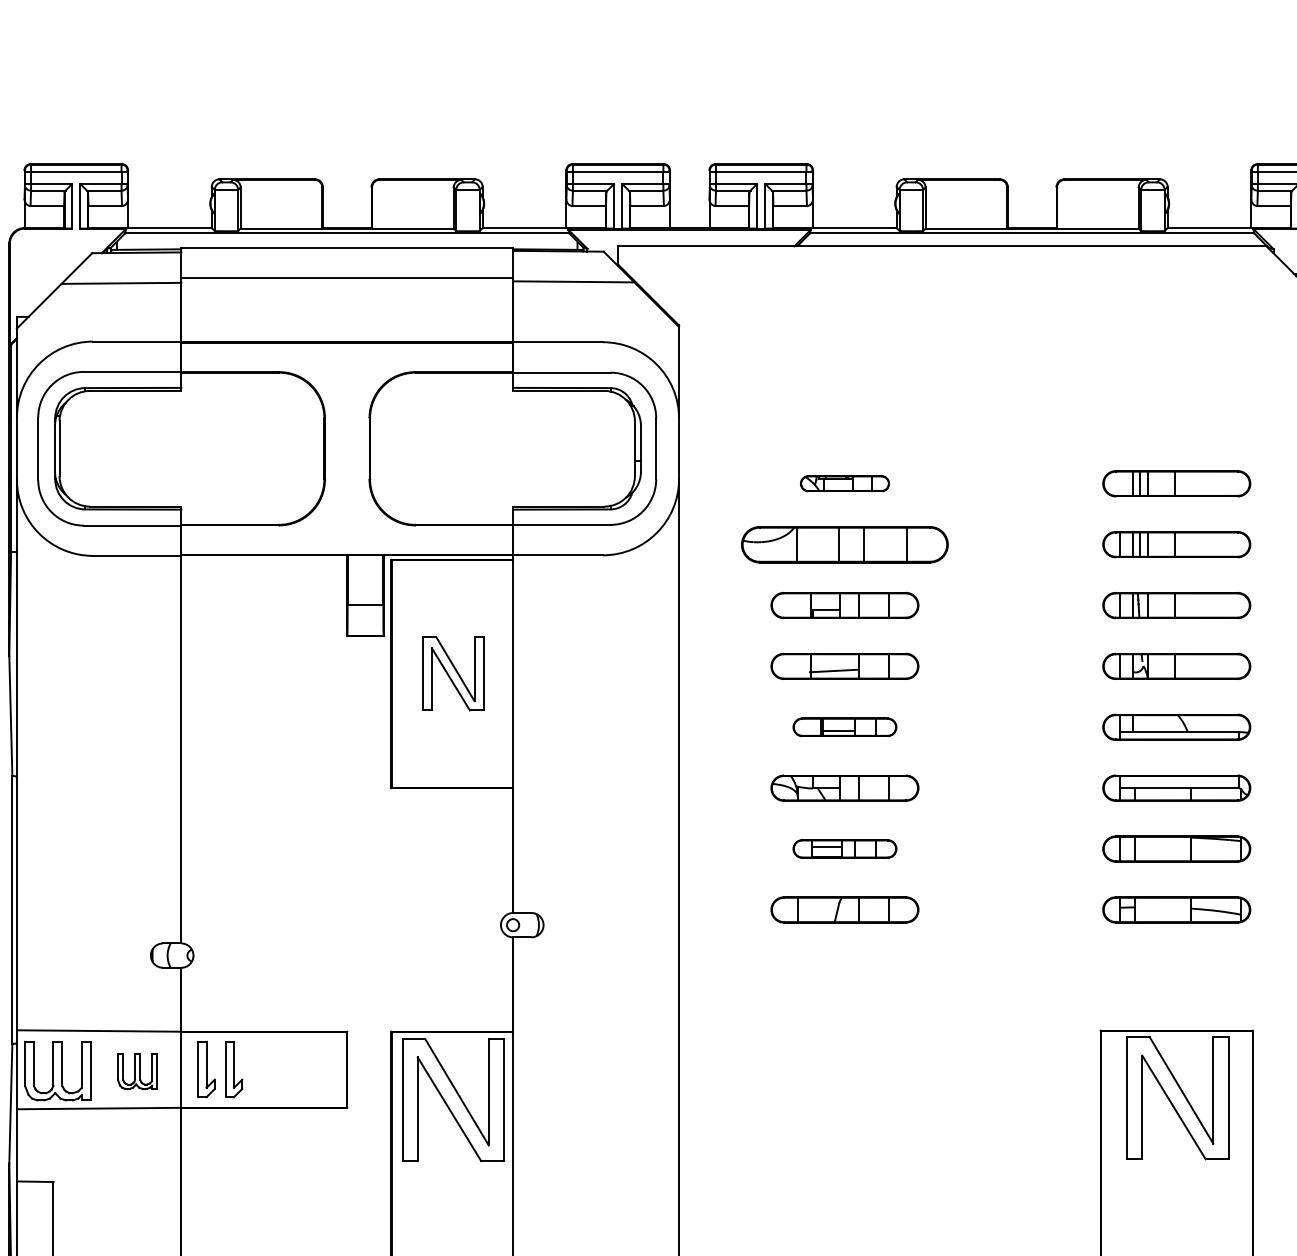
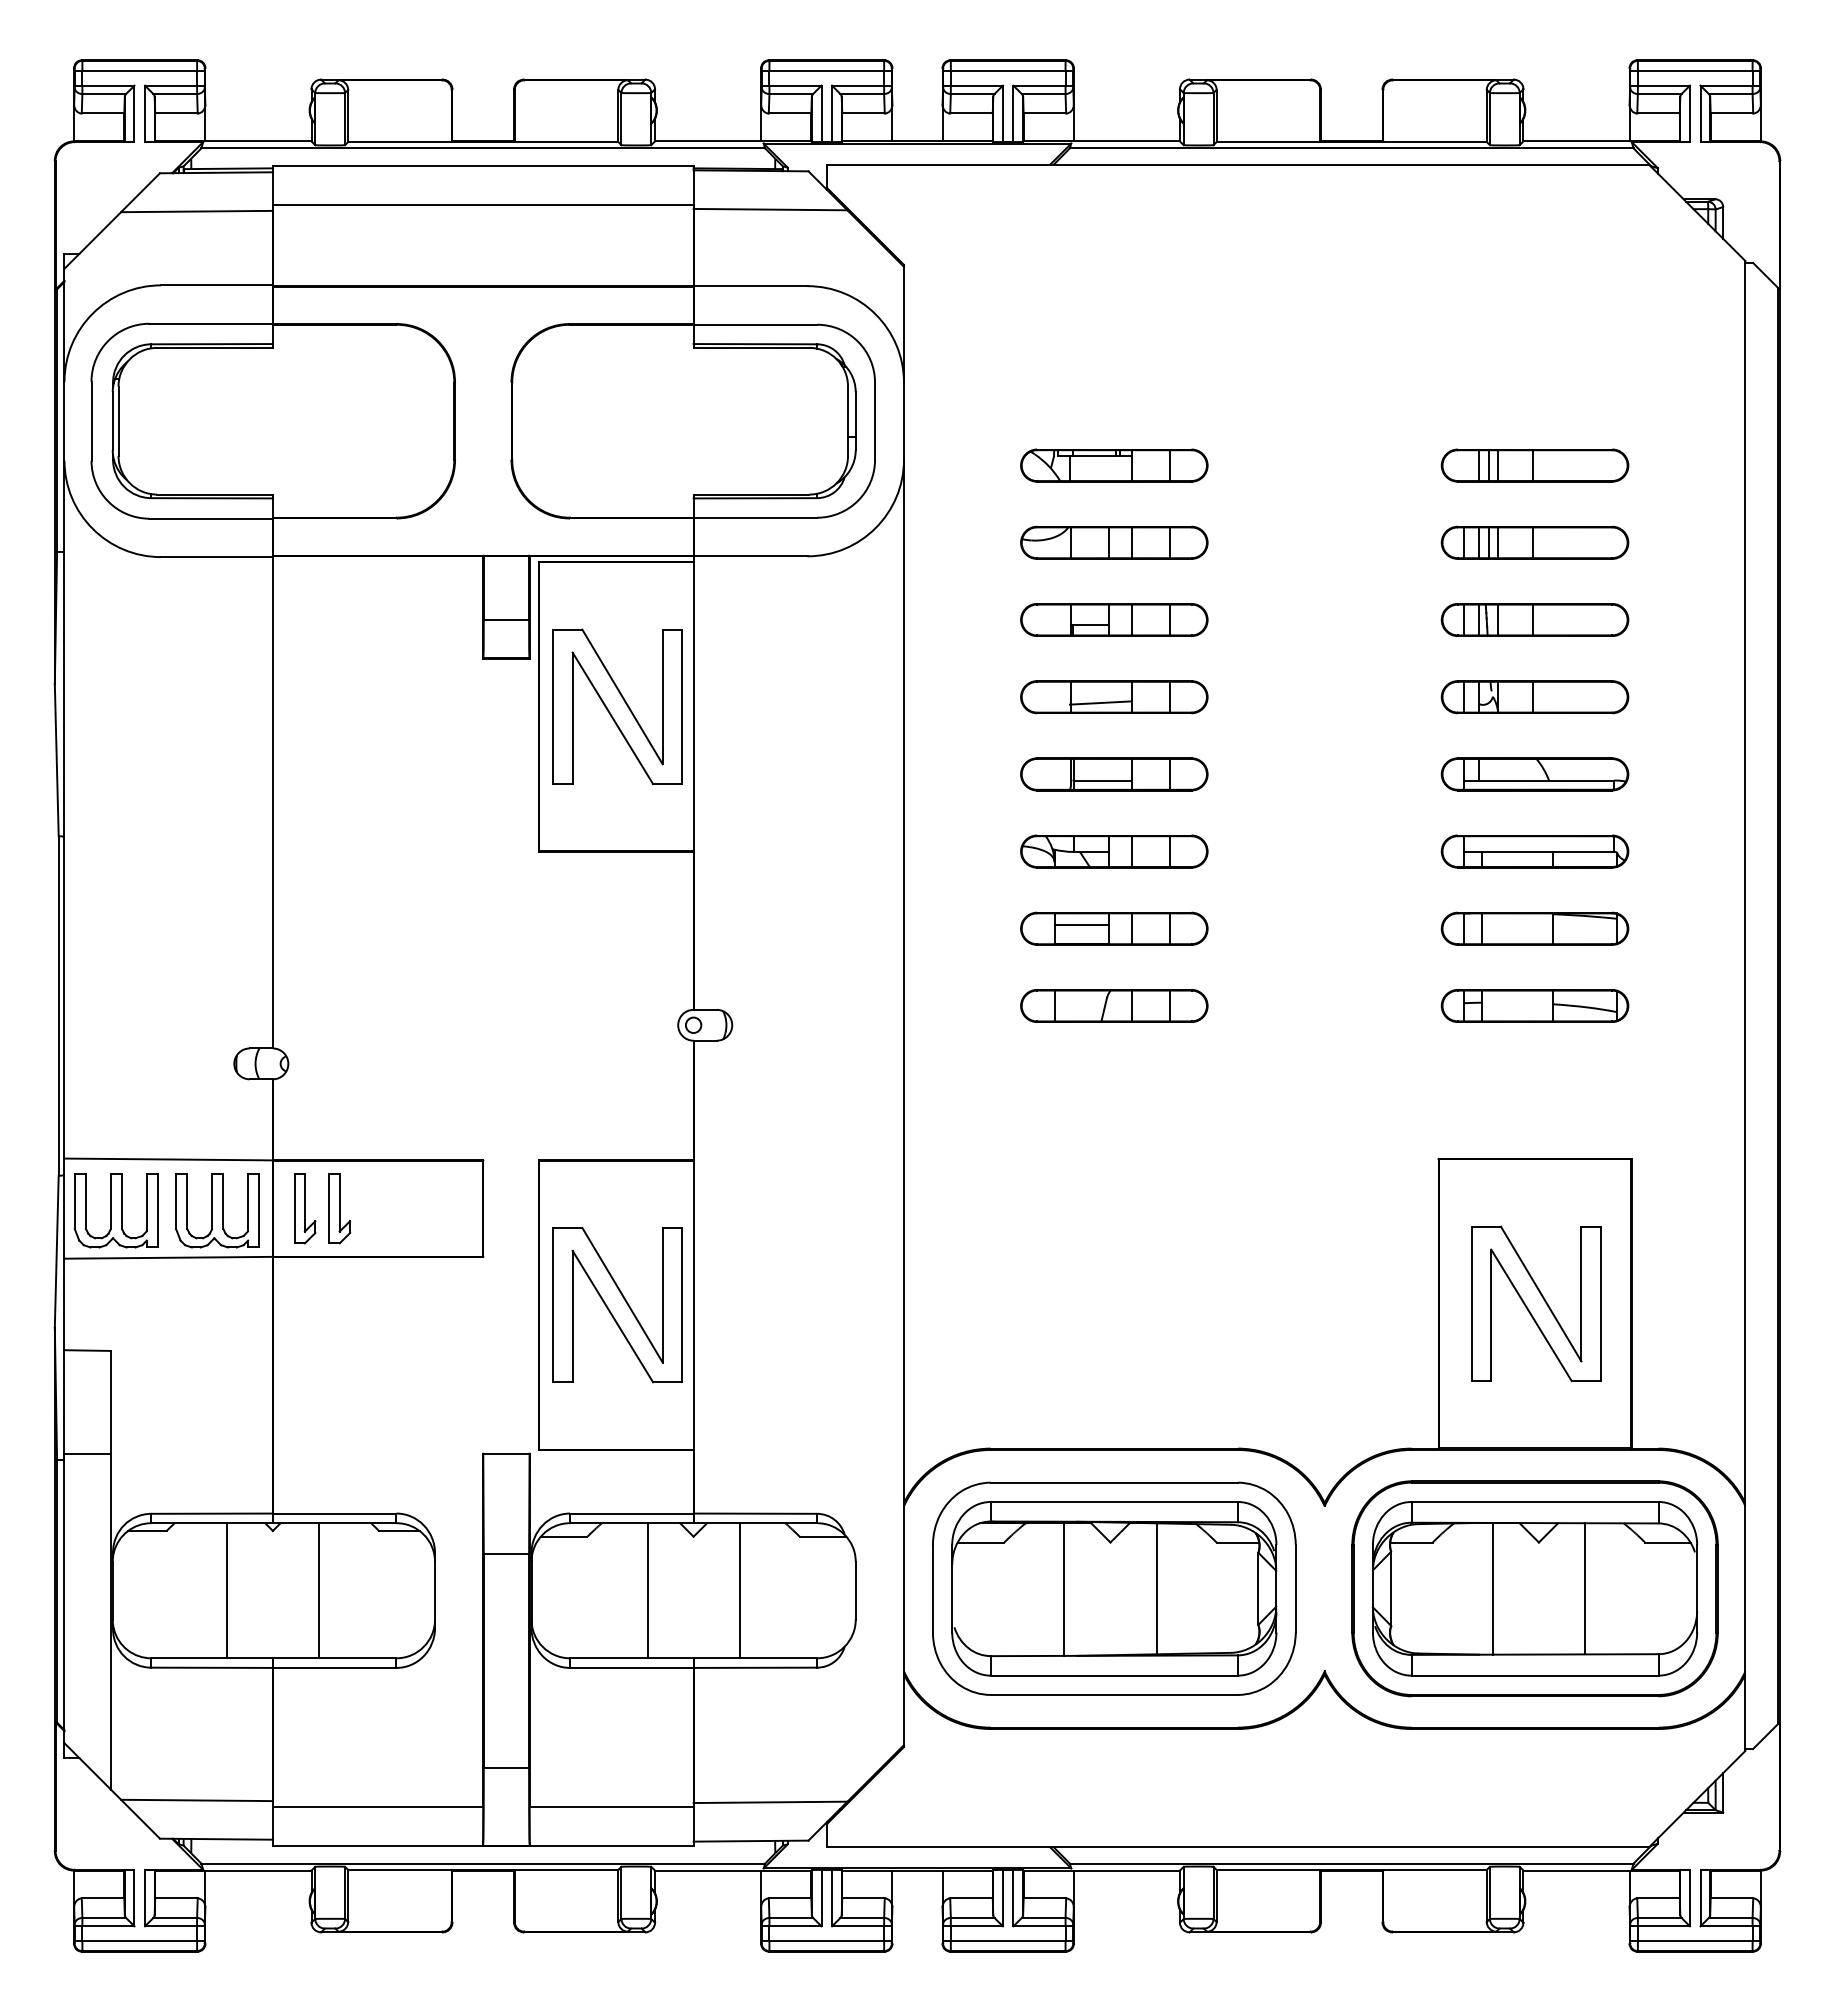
part: (845, 483) -> (1114, 465), size x1.67
part: (845, 544) -> (1114, 542), size x0.71
part: (453, 673) -> (617, 706), size x1.67
part: (845, 727) -> (1114, 774), size x1.43
part: (845, 848) -> (1114, 928), size x1.43
part: (137, 1071) -> (217, 1210), size x1.67
part: (1177, 1098) -> (1536, 1303), moved
part: (453, 1099) -> (617, 1304), moved

